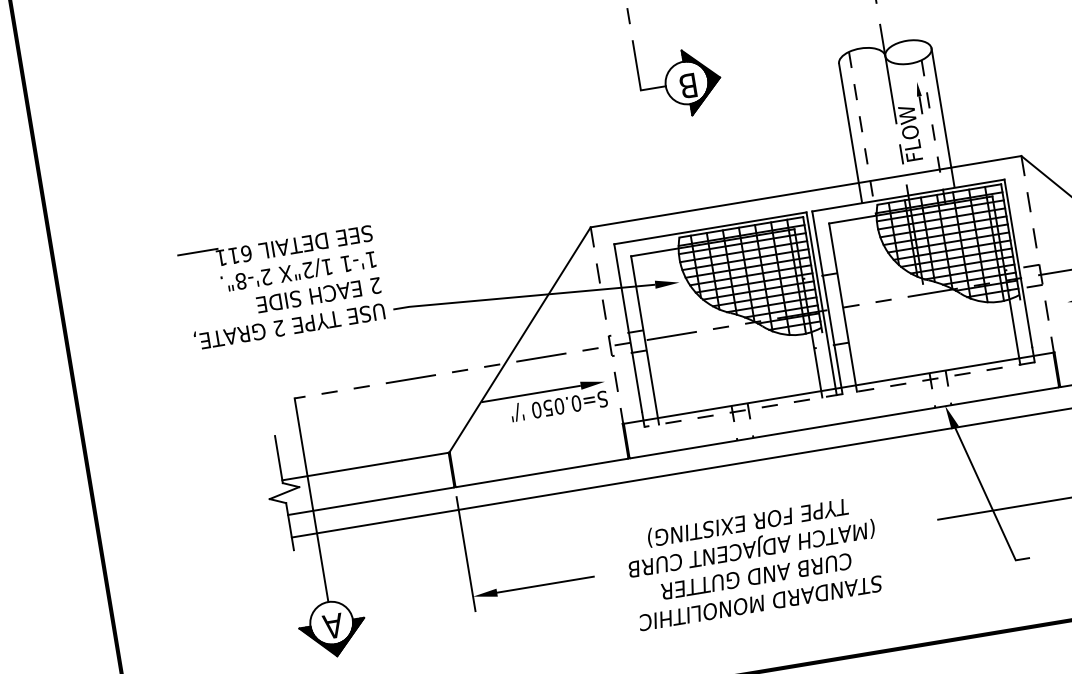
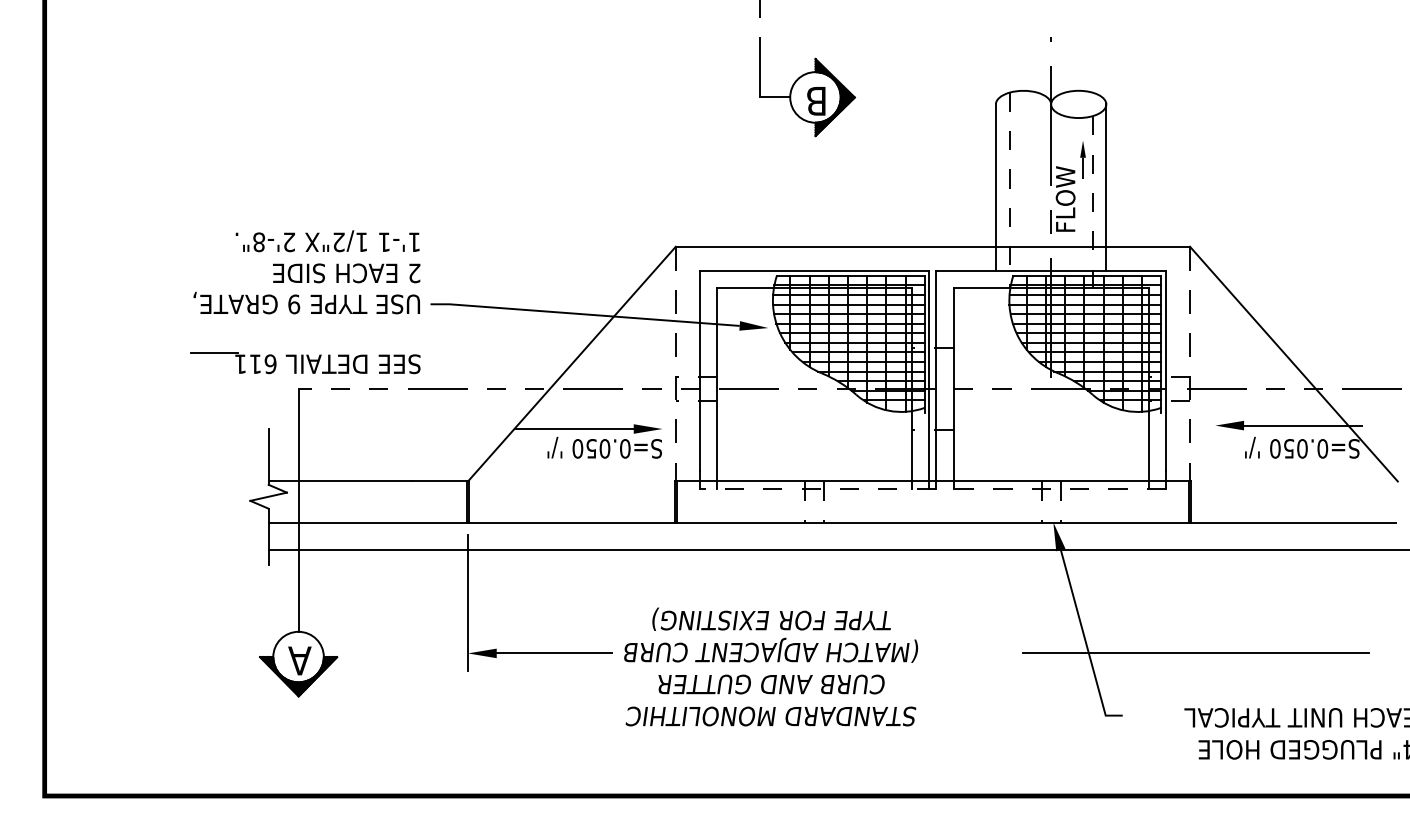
part: (275, 248) -> (305, 363), moved
text: (279, 328) -> (294, 304), 2 -> 9
text: (754, 561) -> (771, 666), moved

